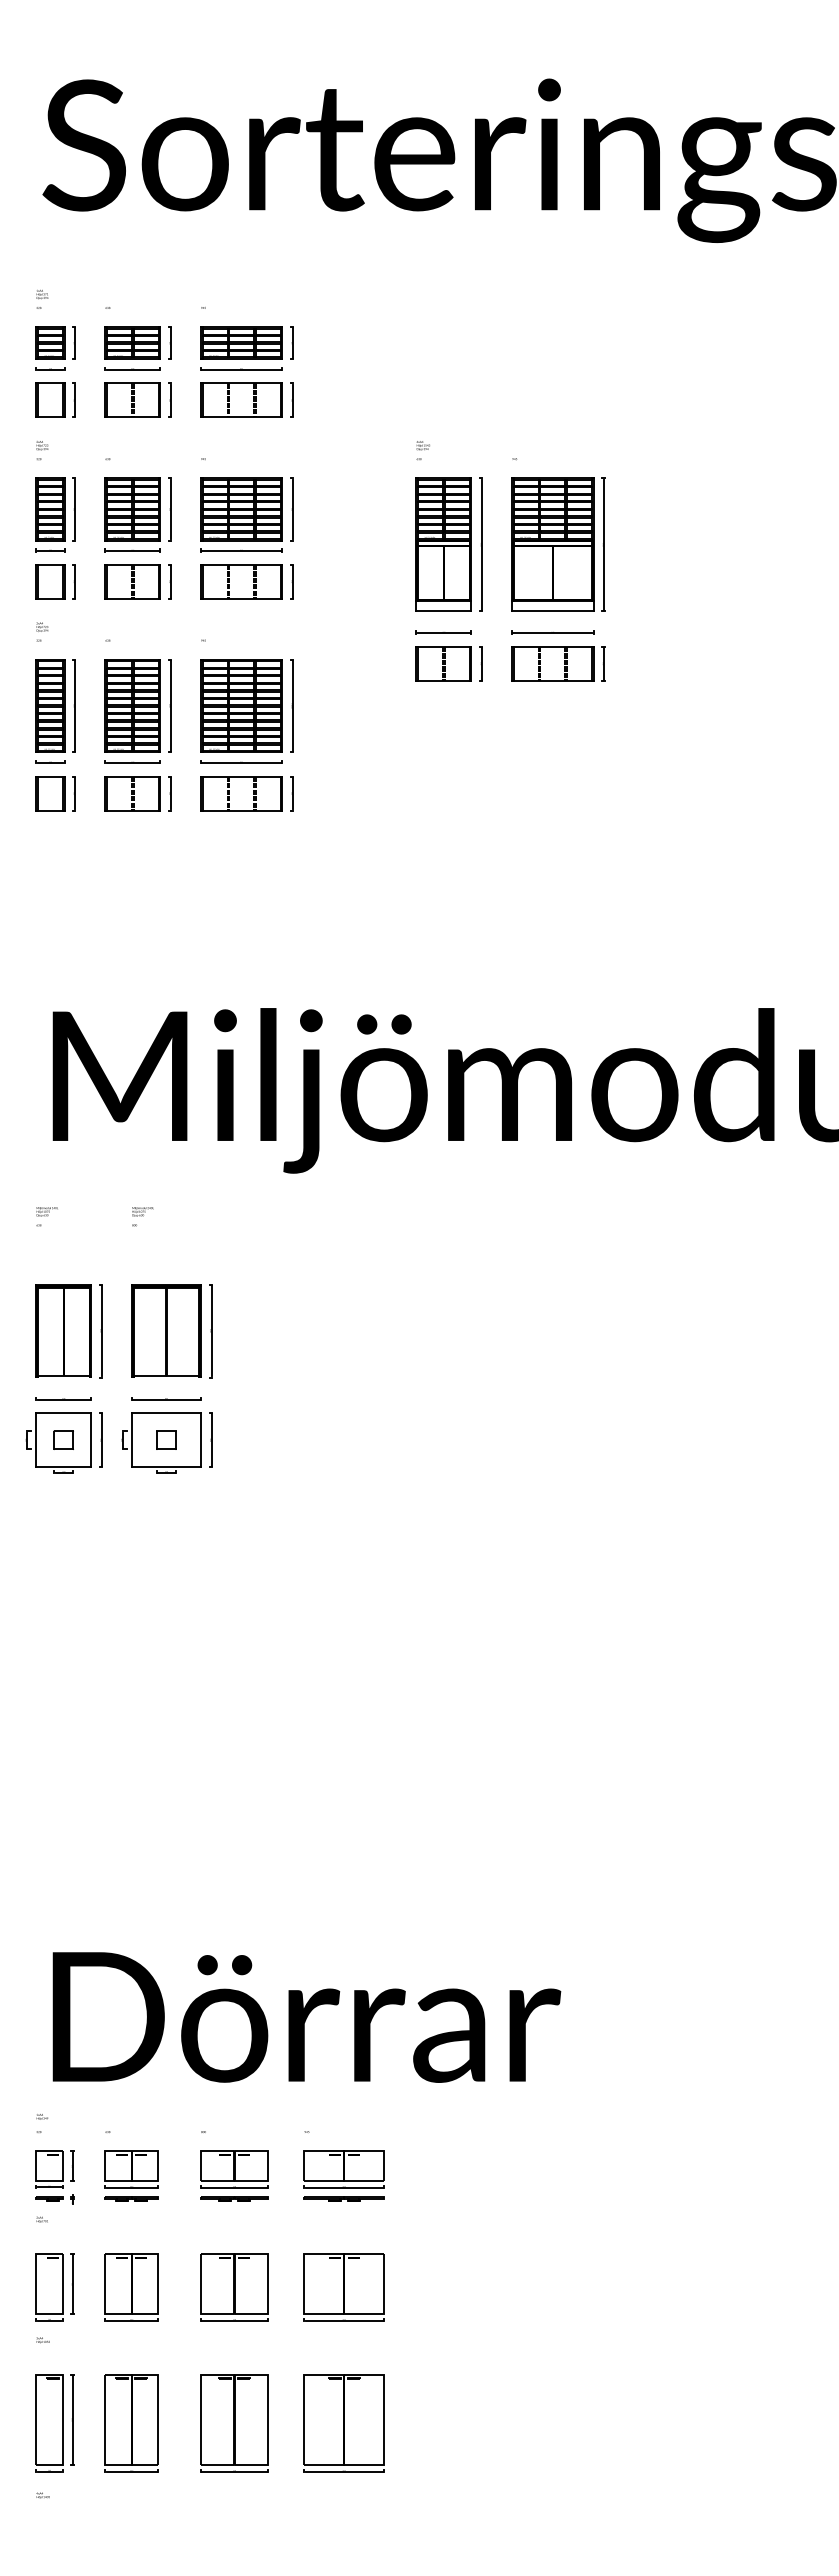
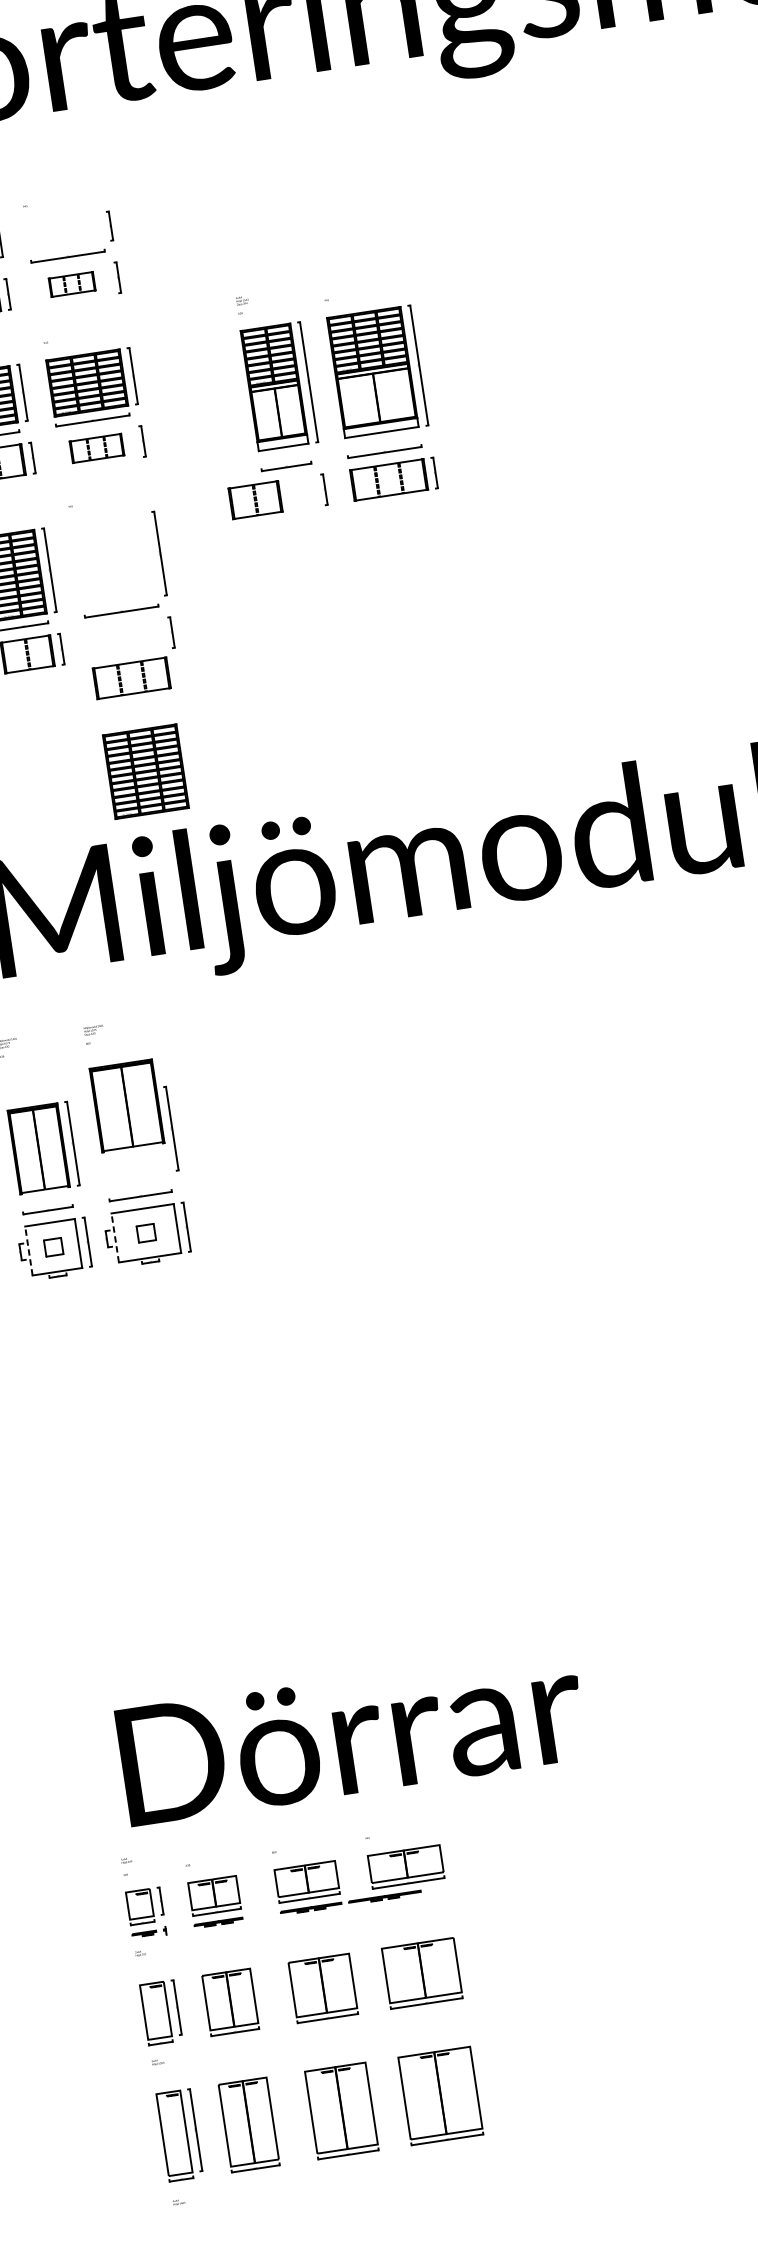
part: (241, 342) -> (64, 232), removed
part: (241, 399) -> (72, 283), size x0.6
part: (241, 581) -> (96, 448), size x0.7
part: (443, 663) -> (255, 499), moved
part: (241, 705) -> (145, 771), moved
part: (241, 793) -> (131, 678), moved
part: (166, 1330) -> (127, 1105), moved
line: (36, 1439) -> (28, 1250), solid -> dashed
line: (132, 1439) -> (115, 1237), solid -> dashed
part: (343, 2198) -> (384, 1897), moved

